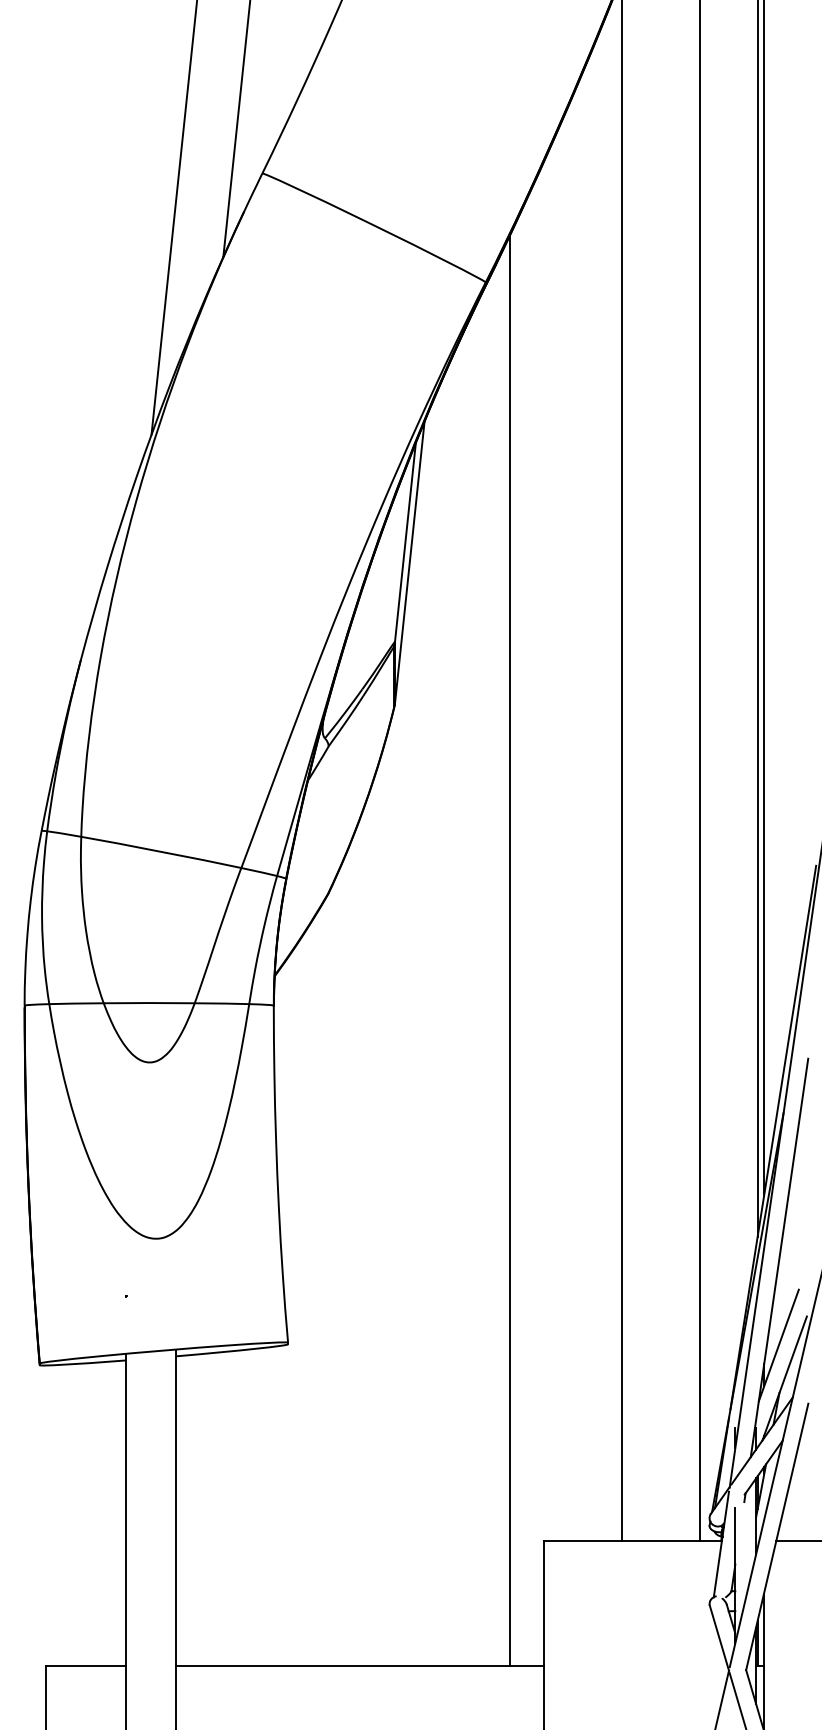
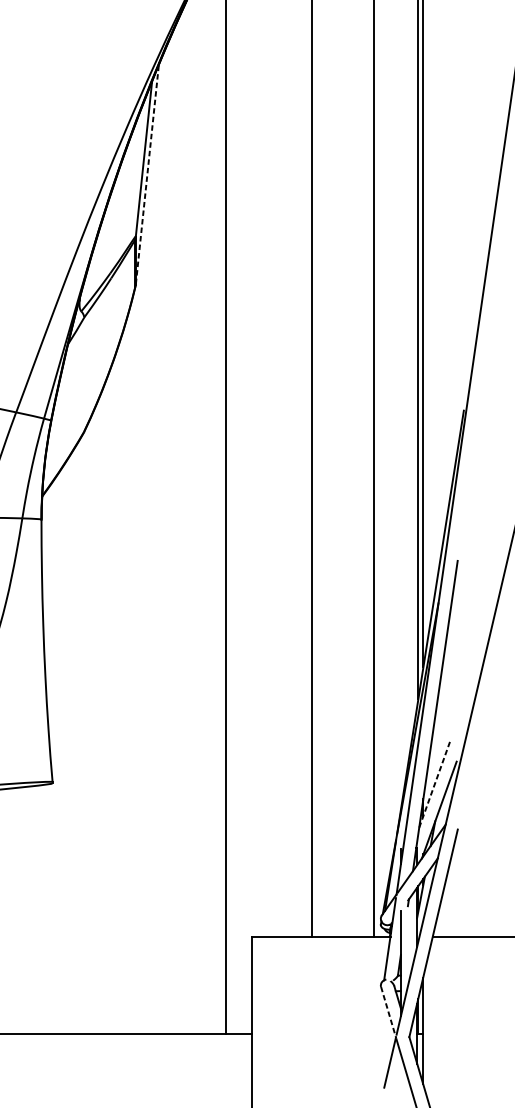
line: (409, 562) -> (147, 174), solid -> dashed
line: (779, 1345) -> (435, 784), solid -> dashed
line: (719, 1638) -> (388, 1012), solid -> dashed

